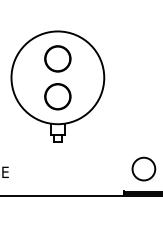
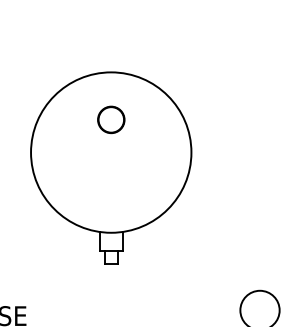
circle: (57, 58) -> (110, 119), size x0.6
circle: (57, 96) -> (110, 184), removed

